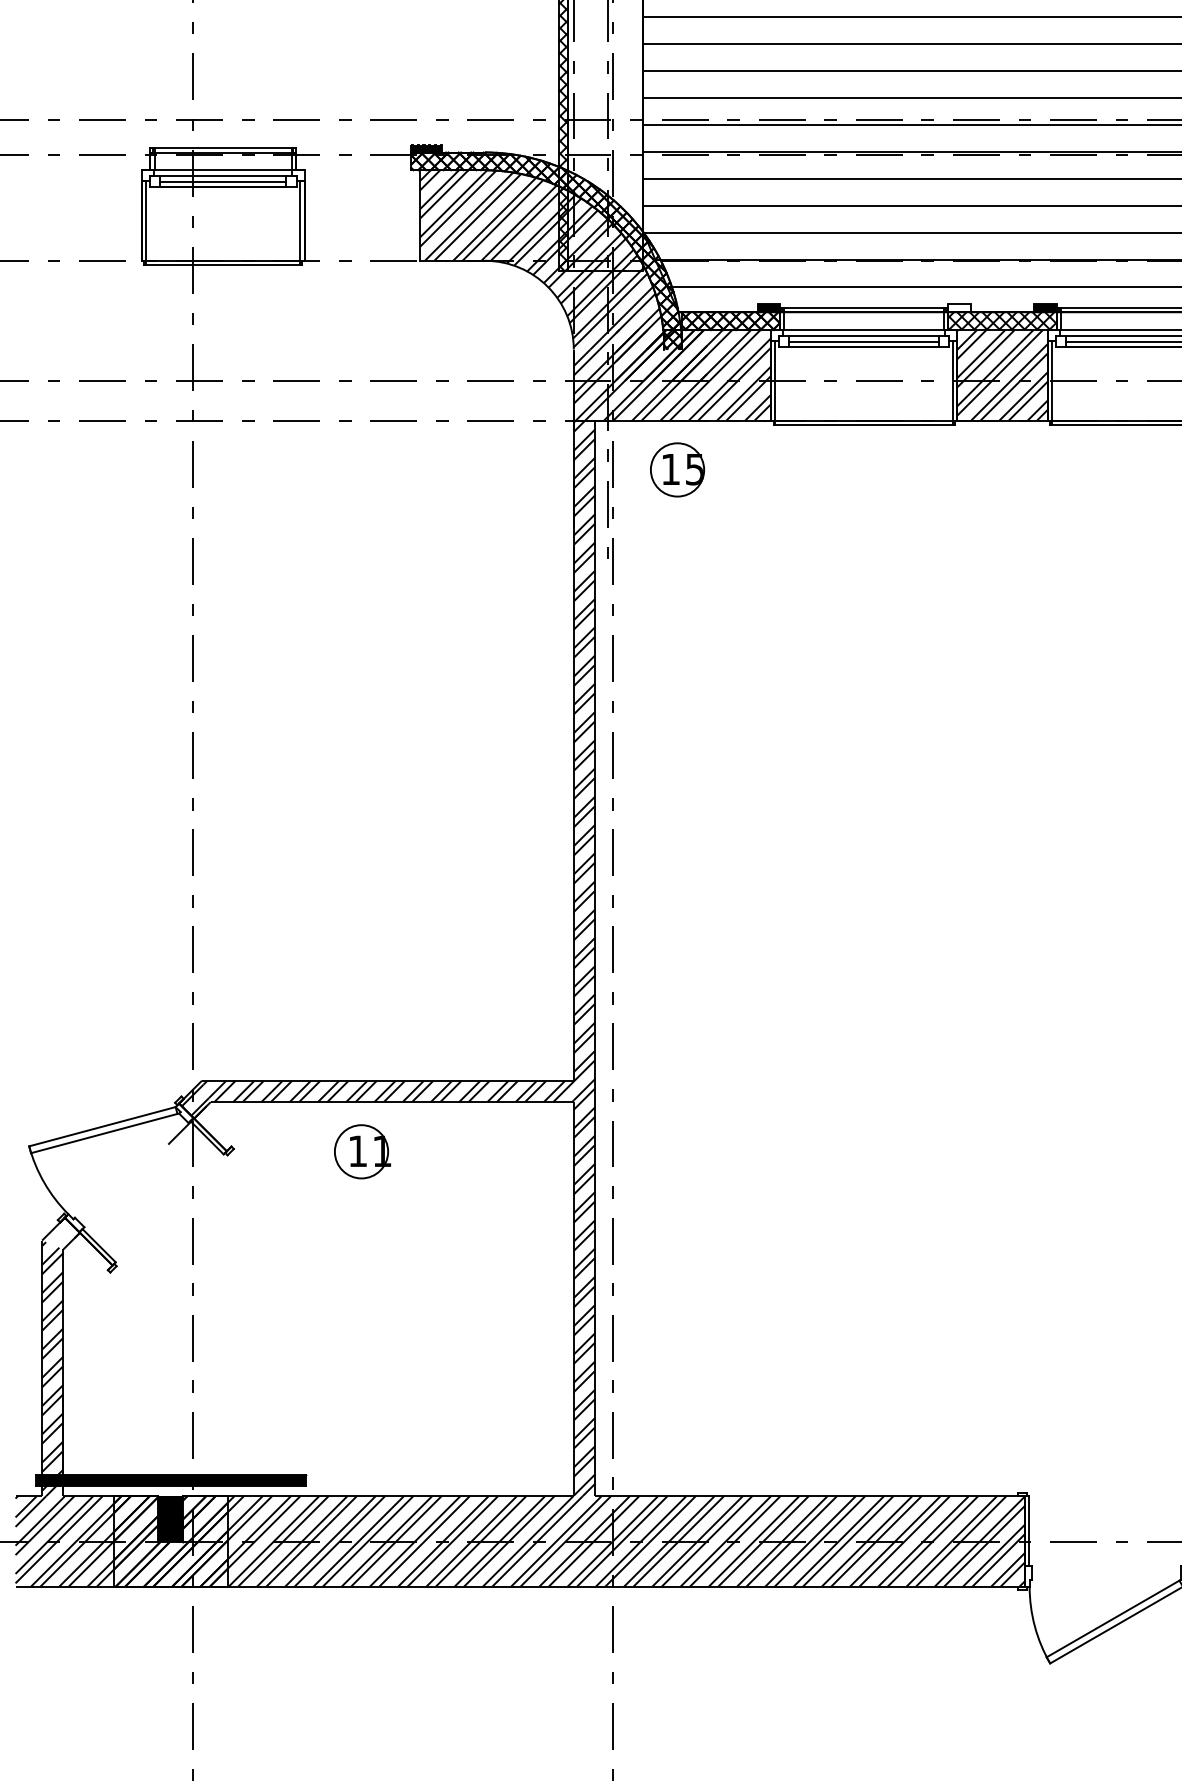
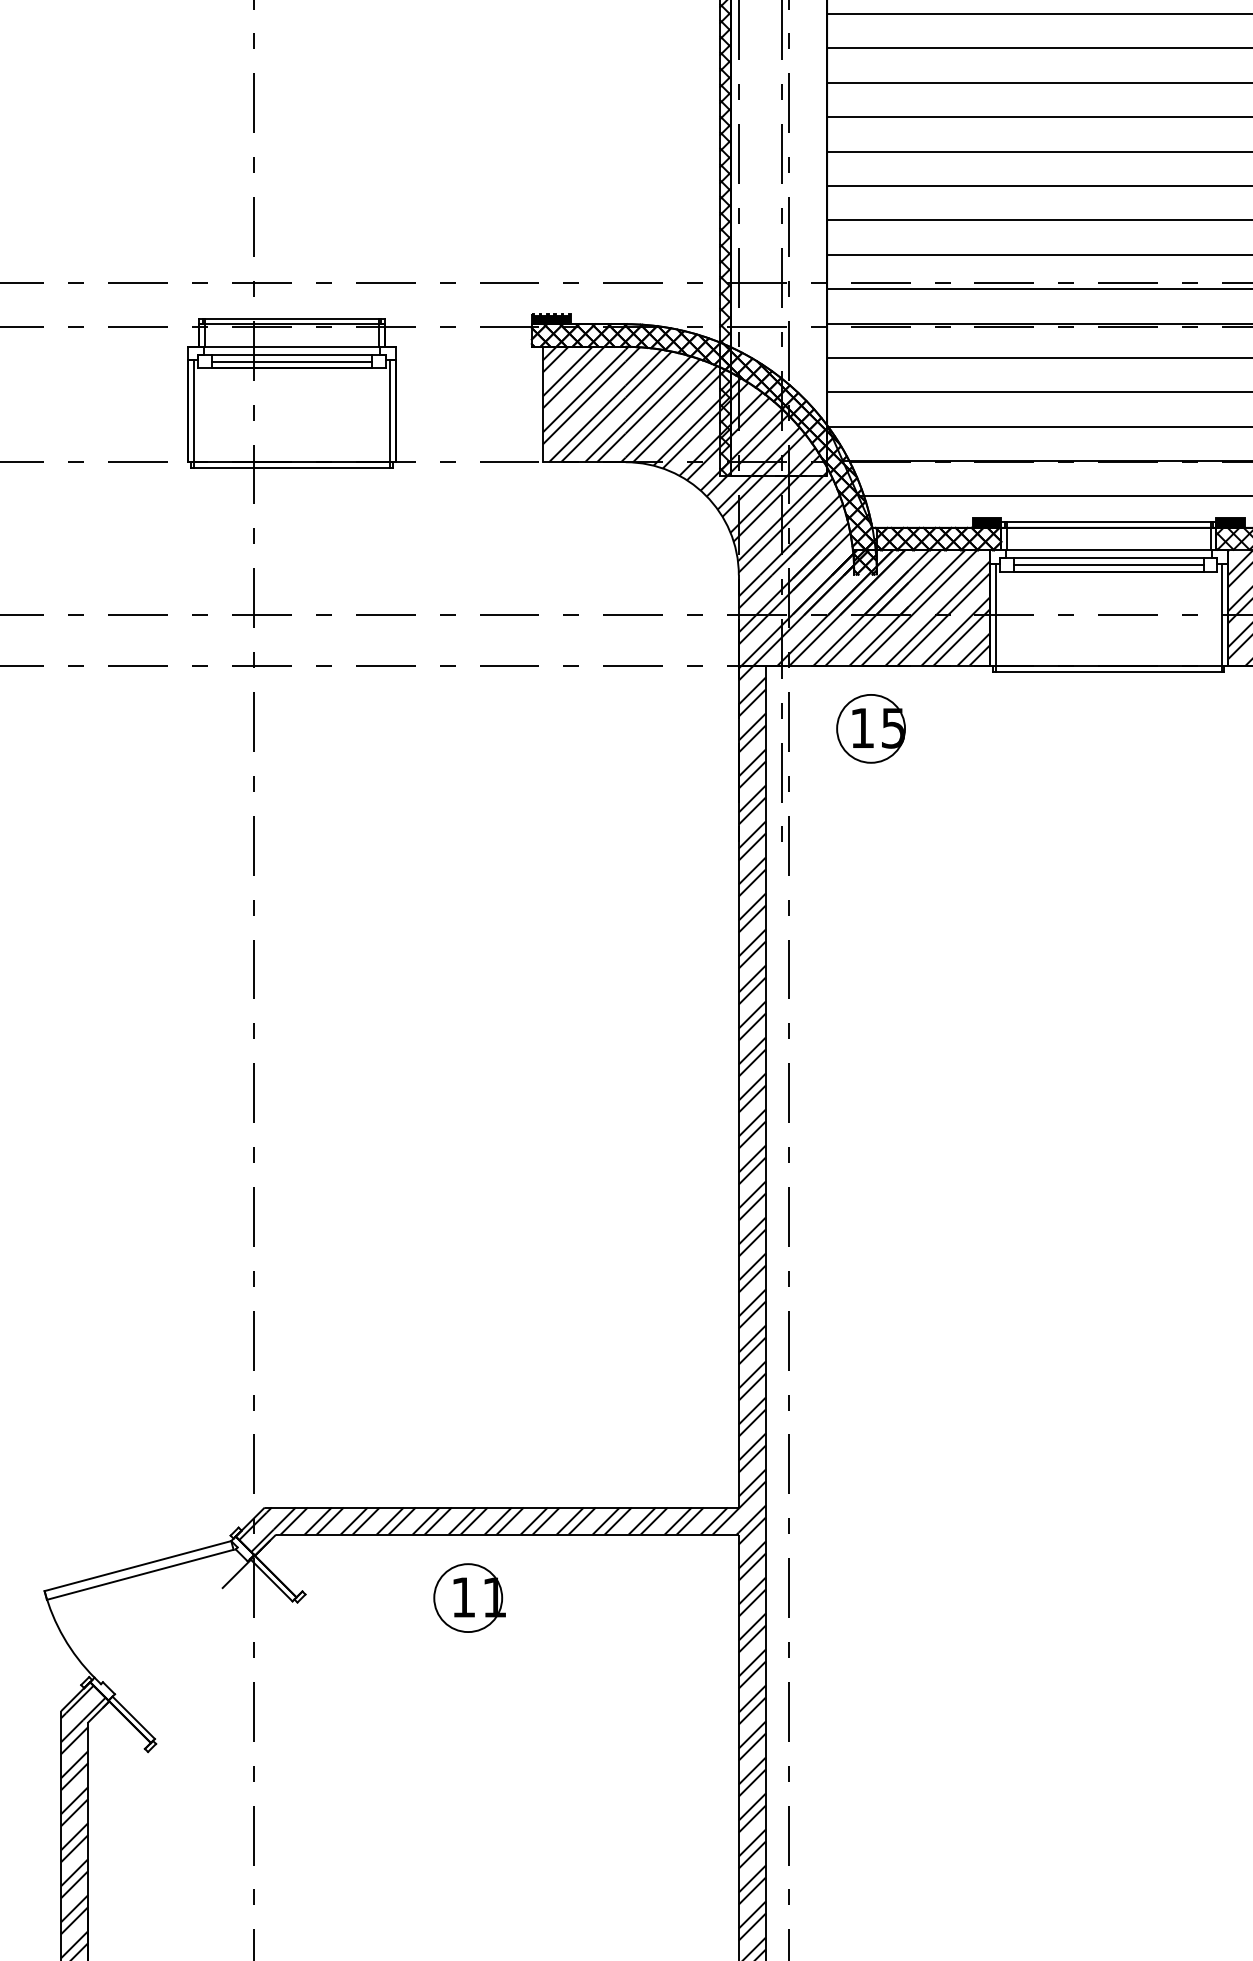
fill: (959, 308) -> (1230, 523), added
hatch: (61, 1233) -> (85, 1702), added

